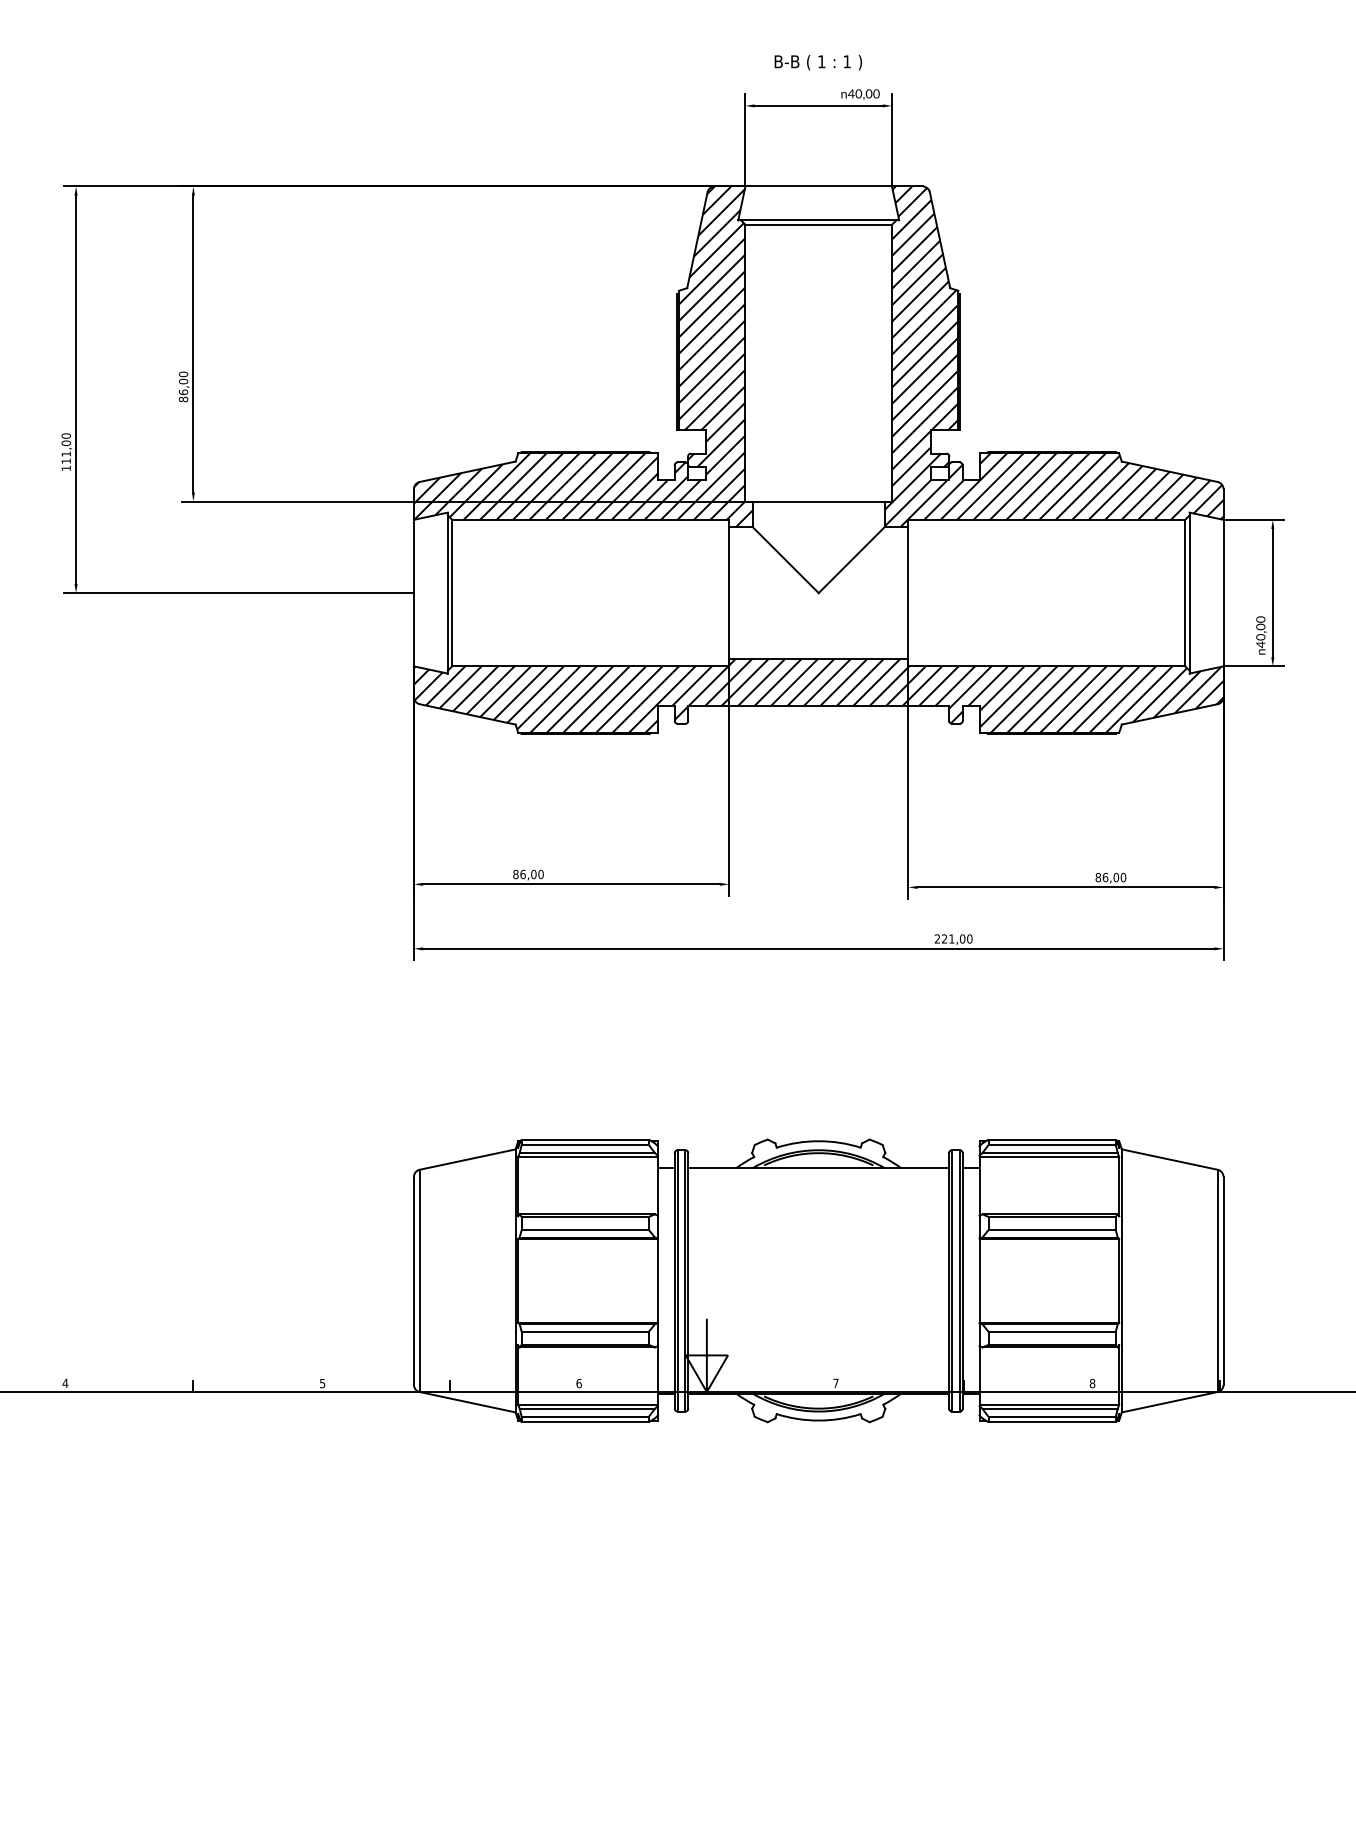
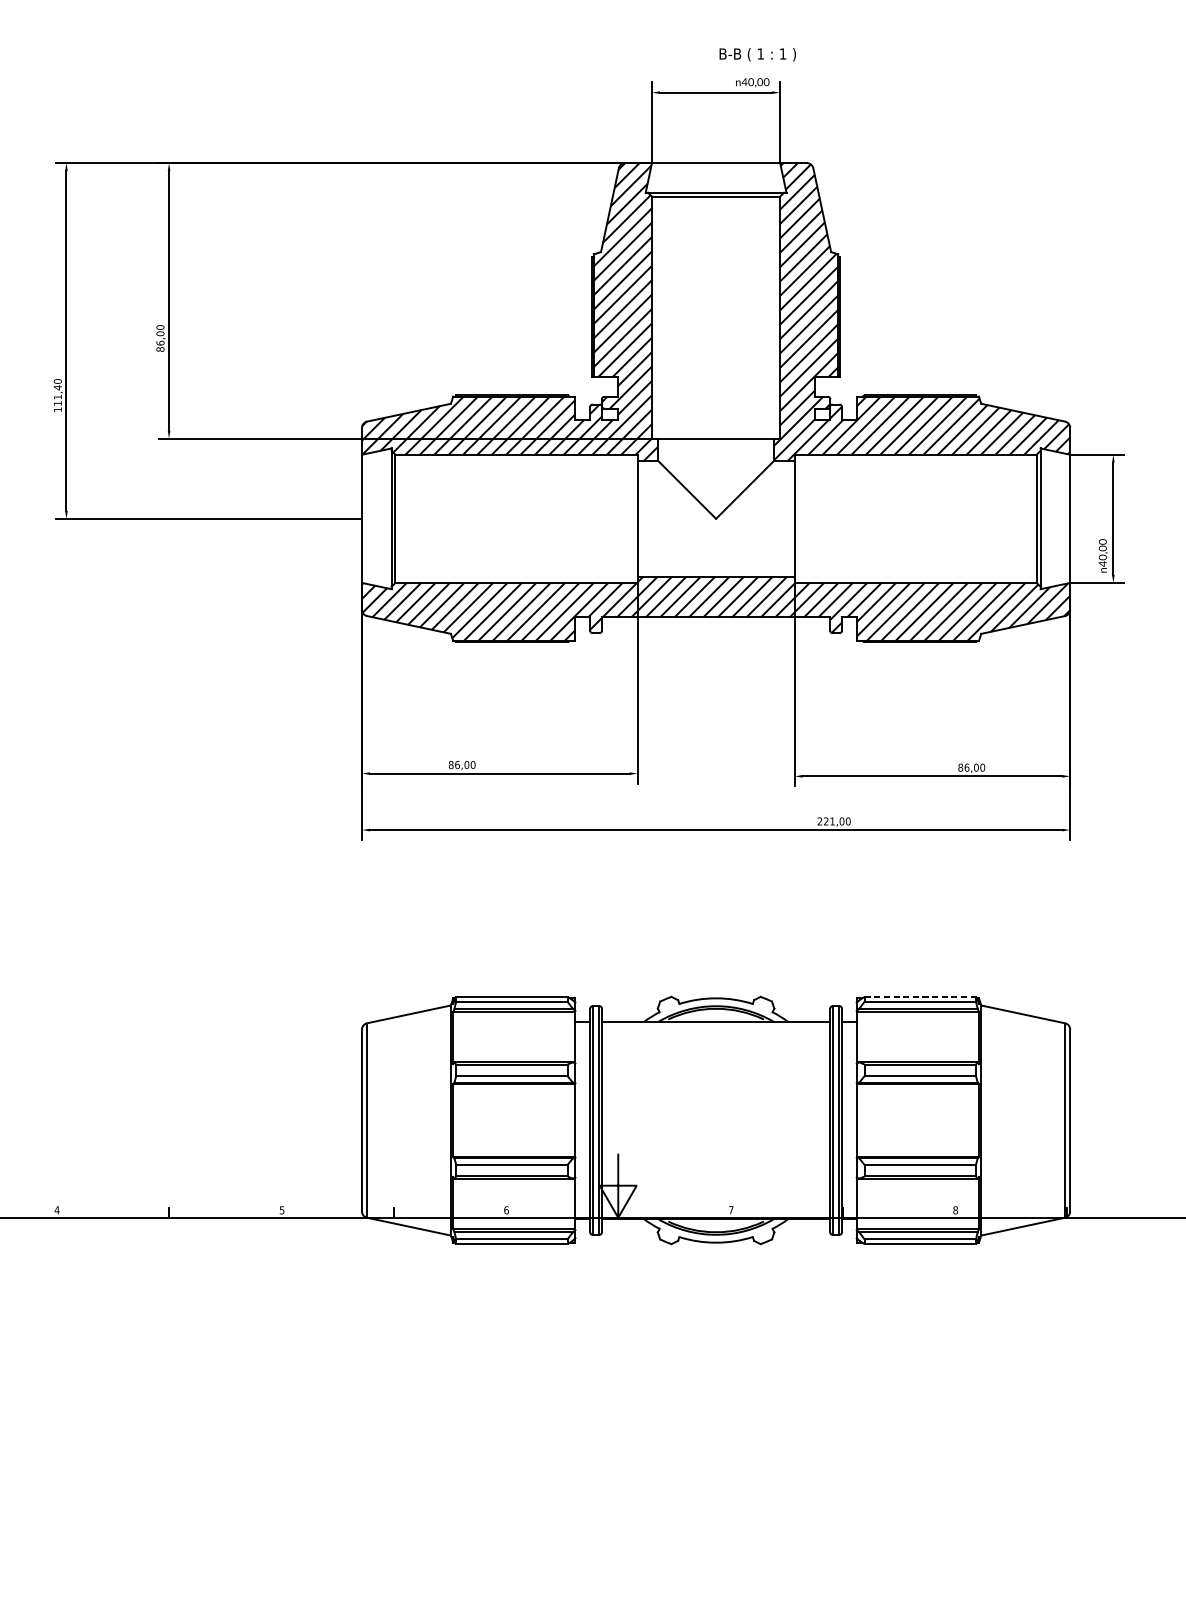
text: (818, 62) -> (757, 54), moved
text: (65, 443) -> (57, 387), 111,00 -> 111,40
line: (1052, 1139) -> (920, 996), solid -> dashed

